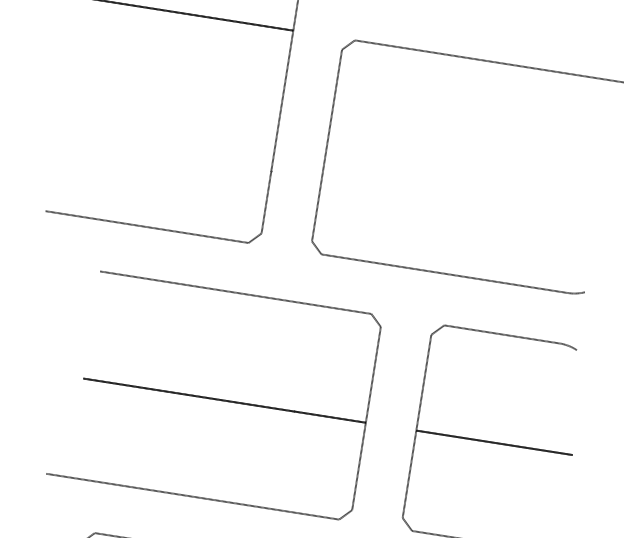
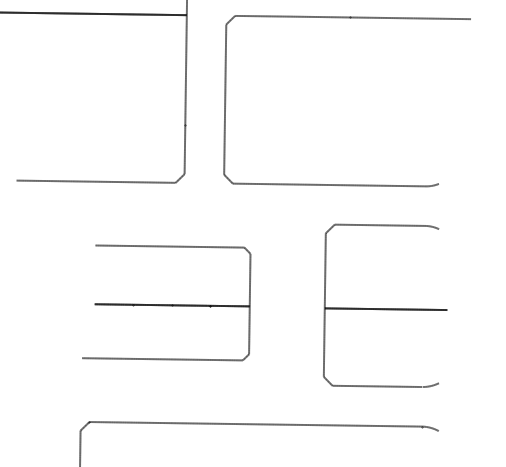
part: (215, 394) -> (166, 302), size x0.7

